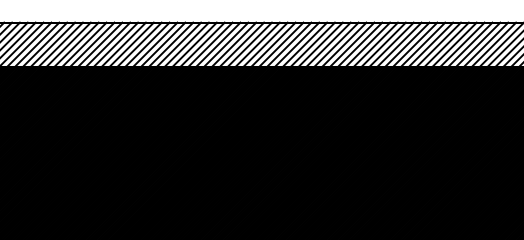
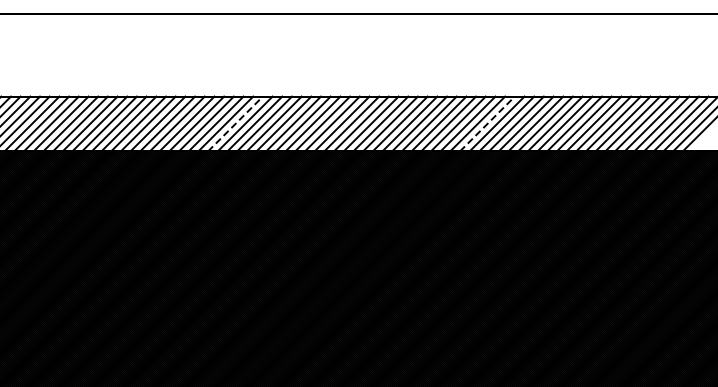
line: (226, 45) -> (235, 124), solid -> dashed
line: (430, 45) -> (487, 124), solid -> dashed

